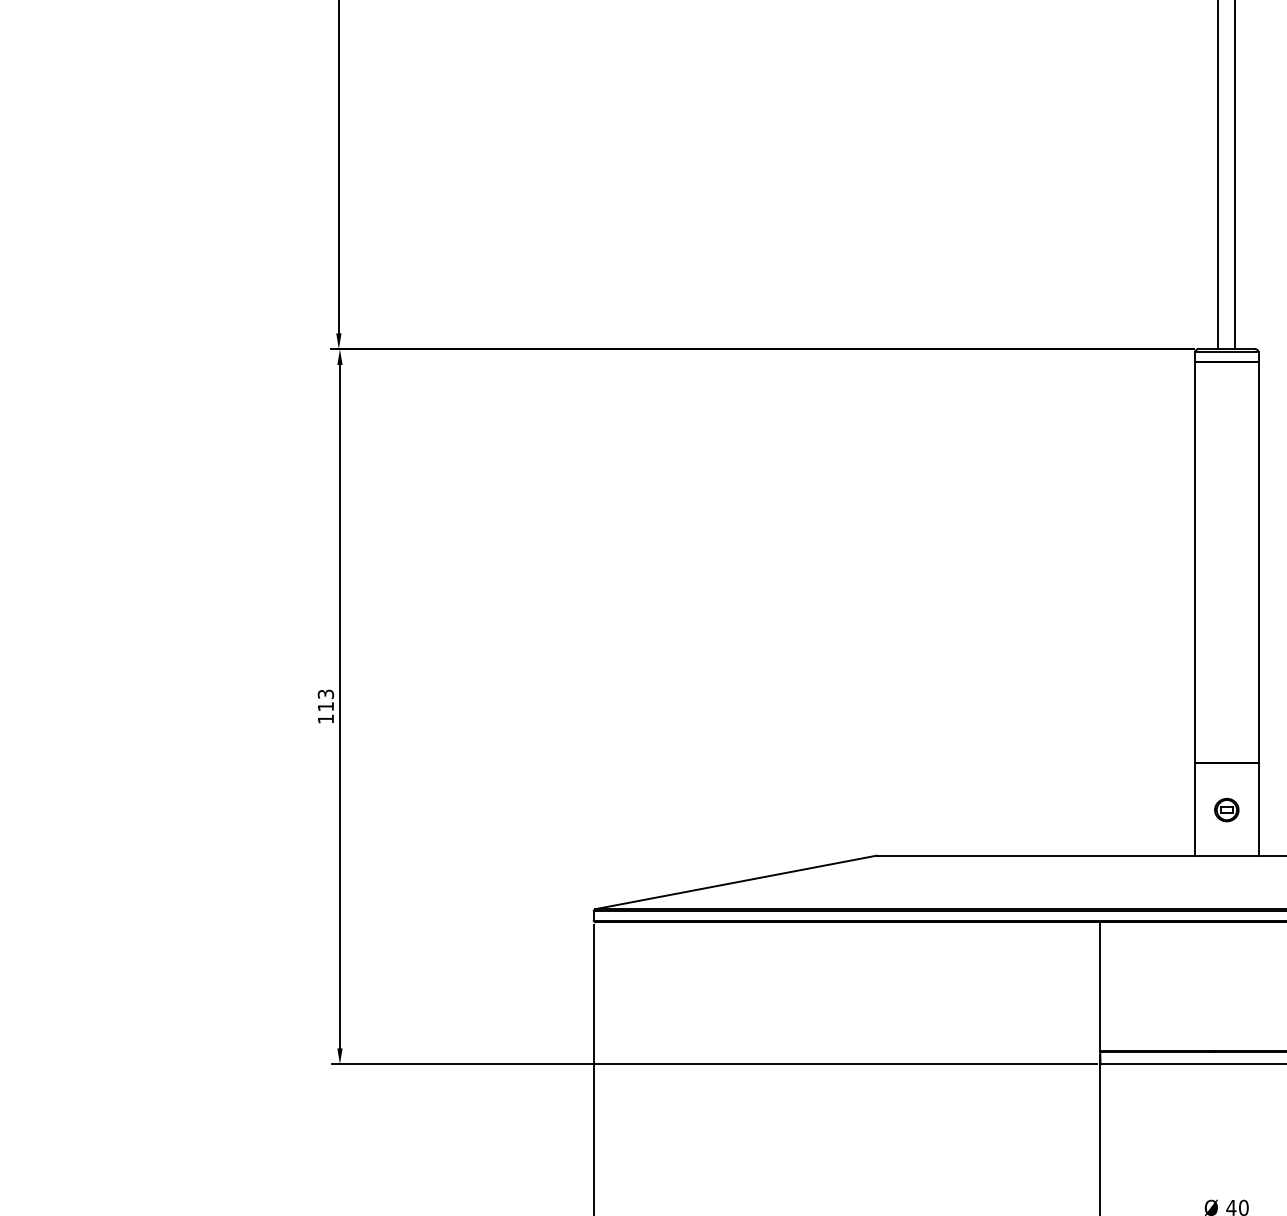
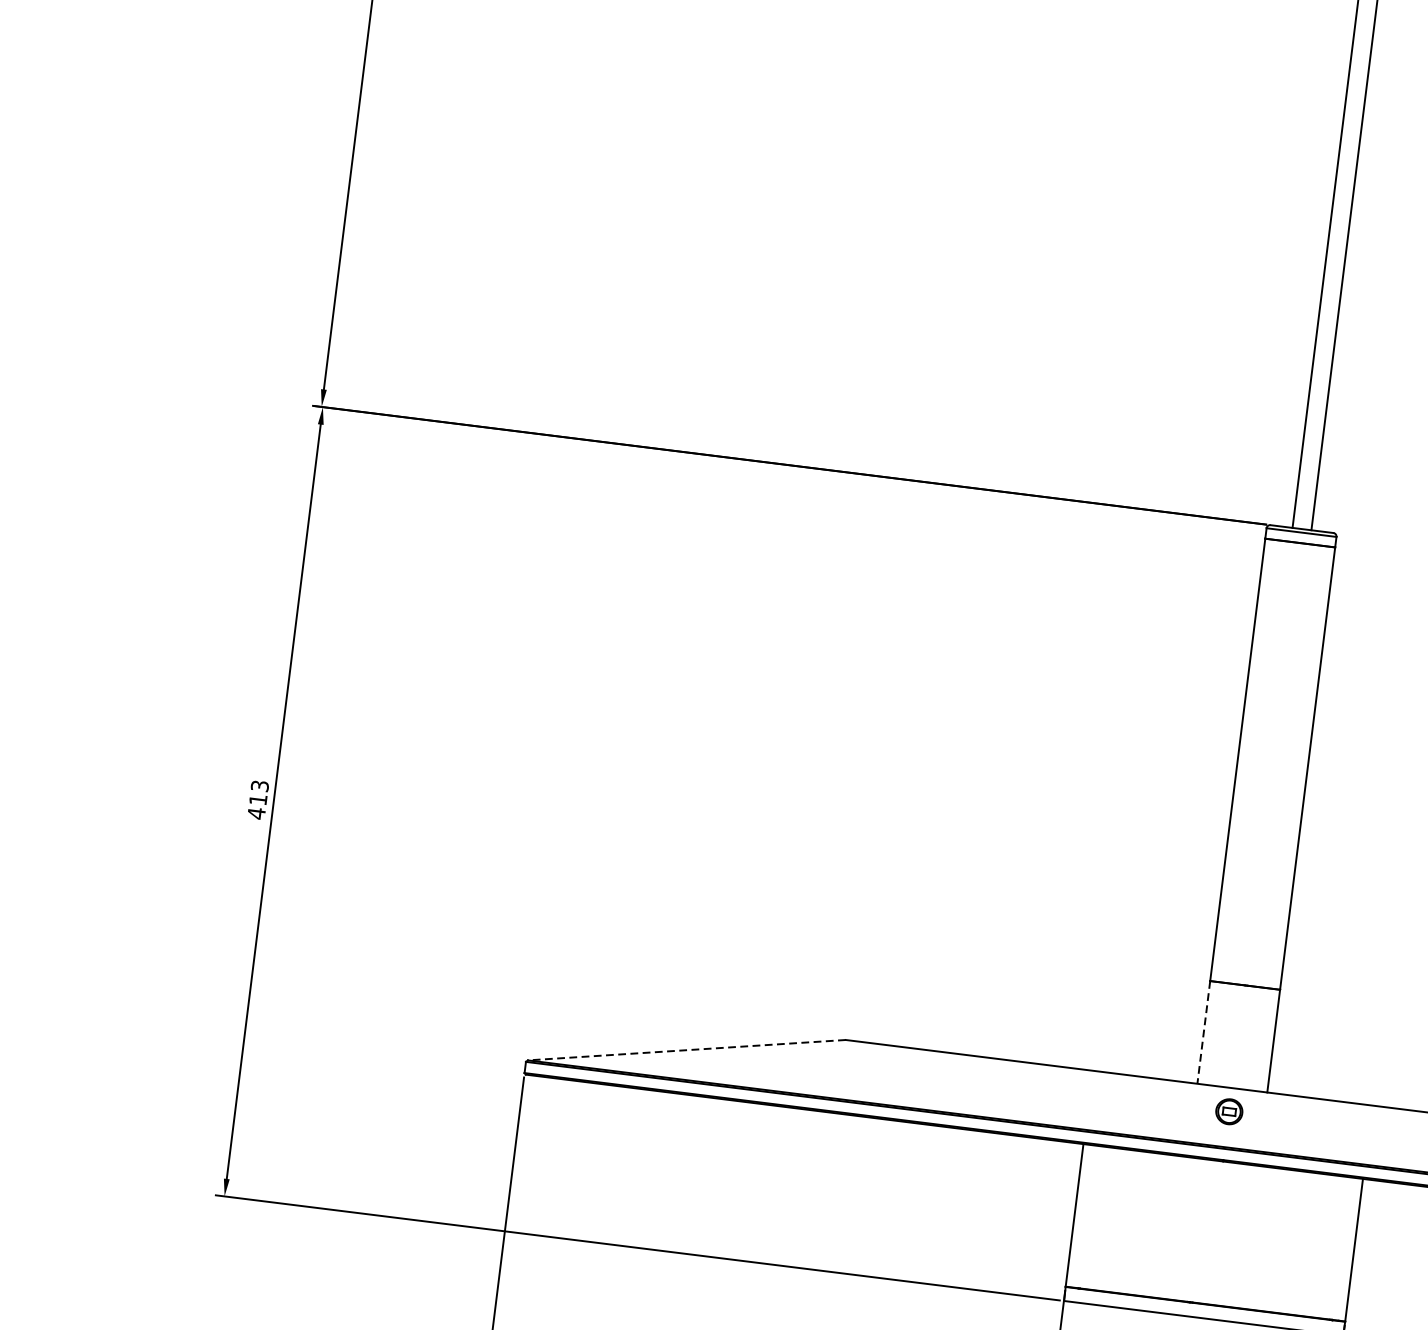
text: (325, 719) -> (256, 813), 113 -> 413
line: (1195, 809) -> (1204, 1032), solid -> dashed
part: (1226, 810) -> (1228, 1112), moved
line: (735, 882) -> (686, 1050), solid -> dashed

